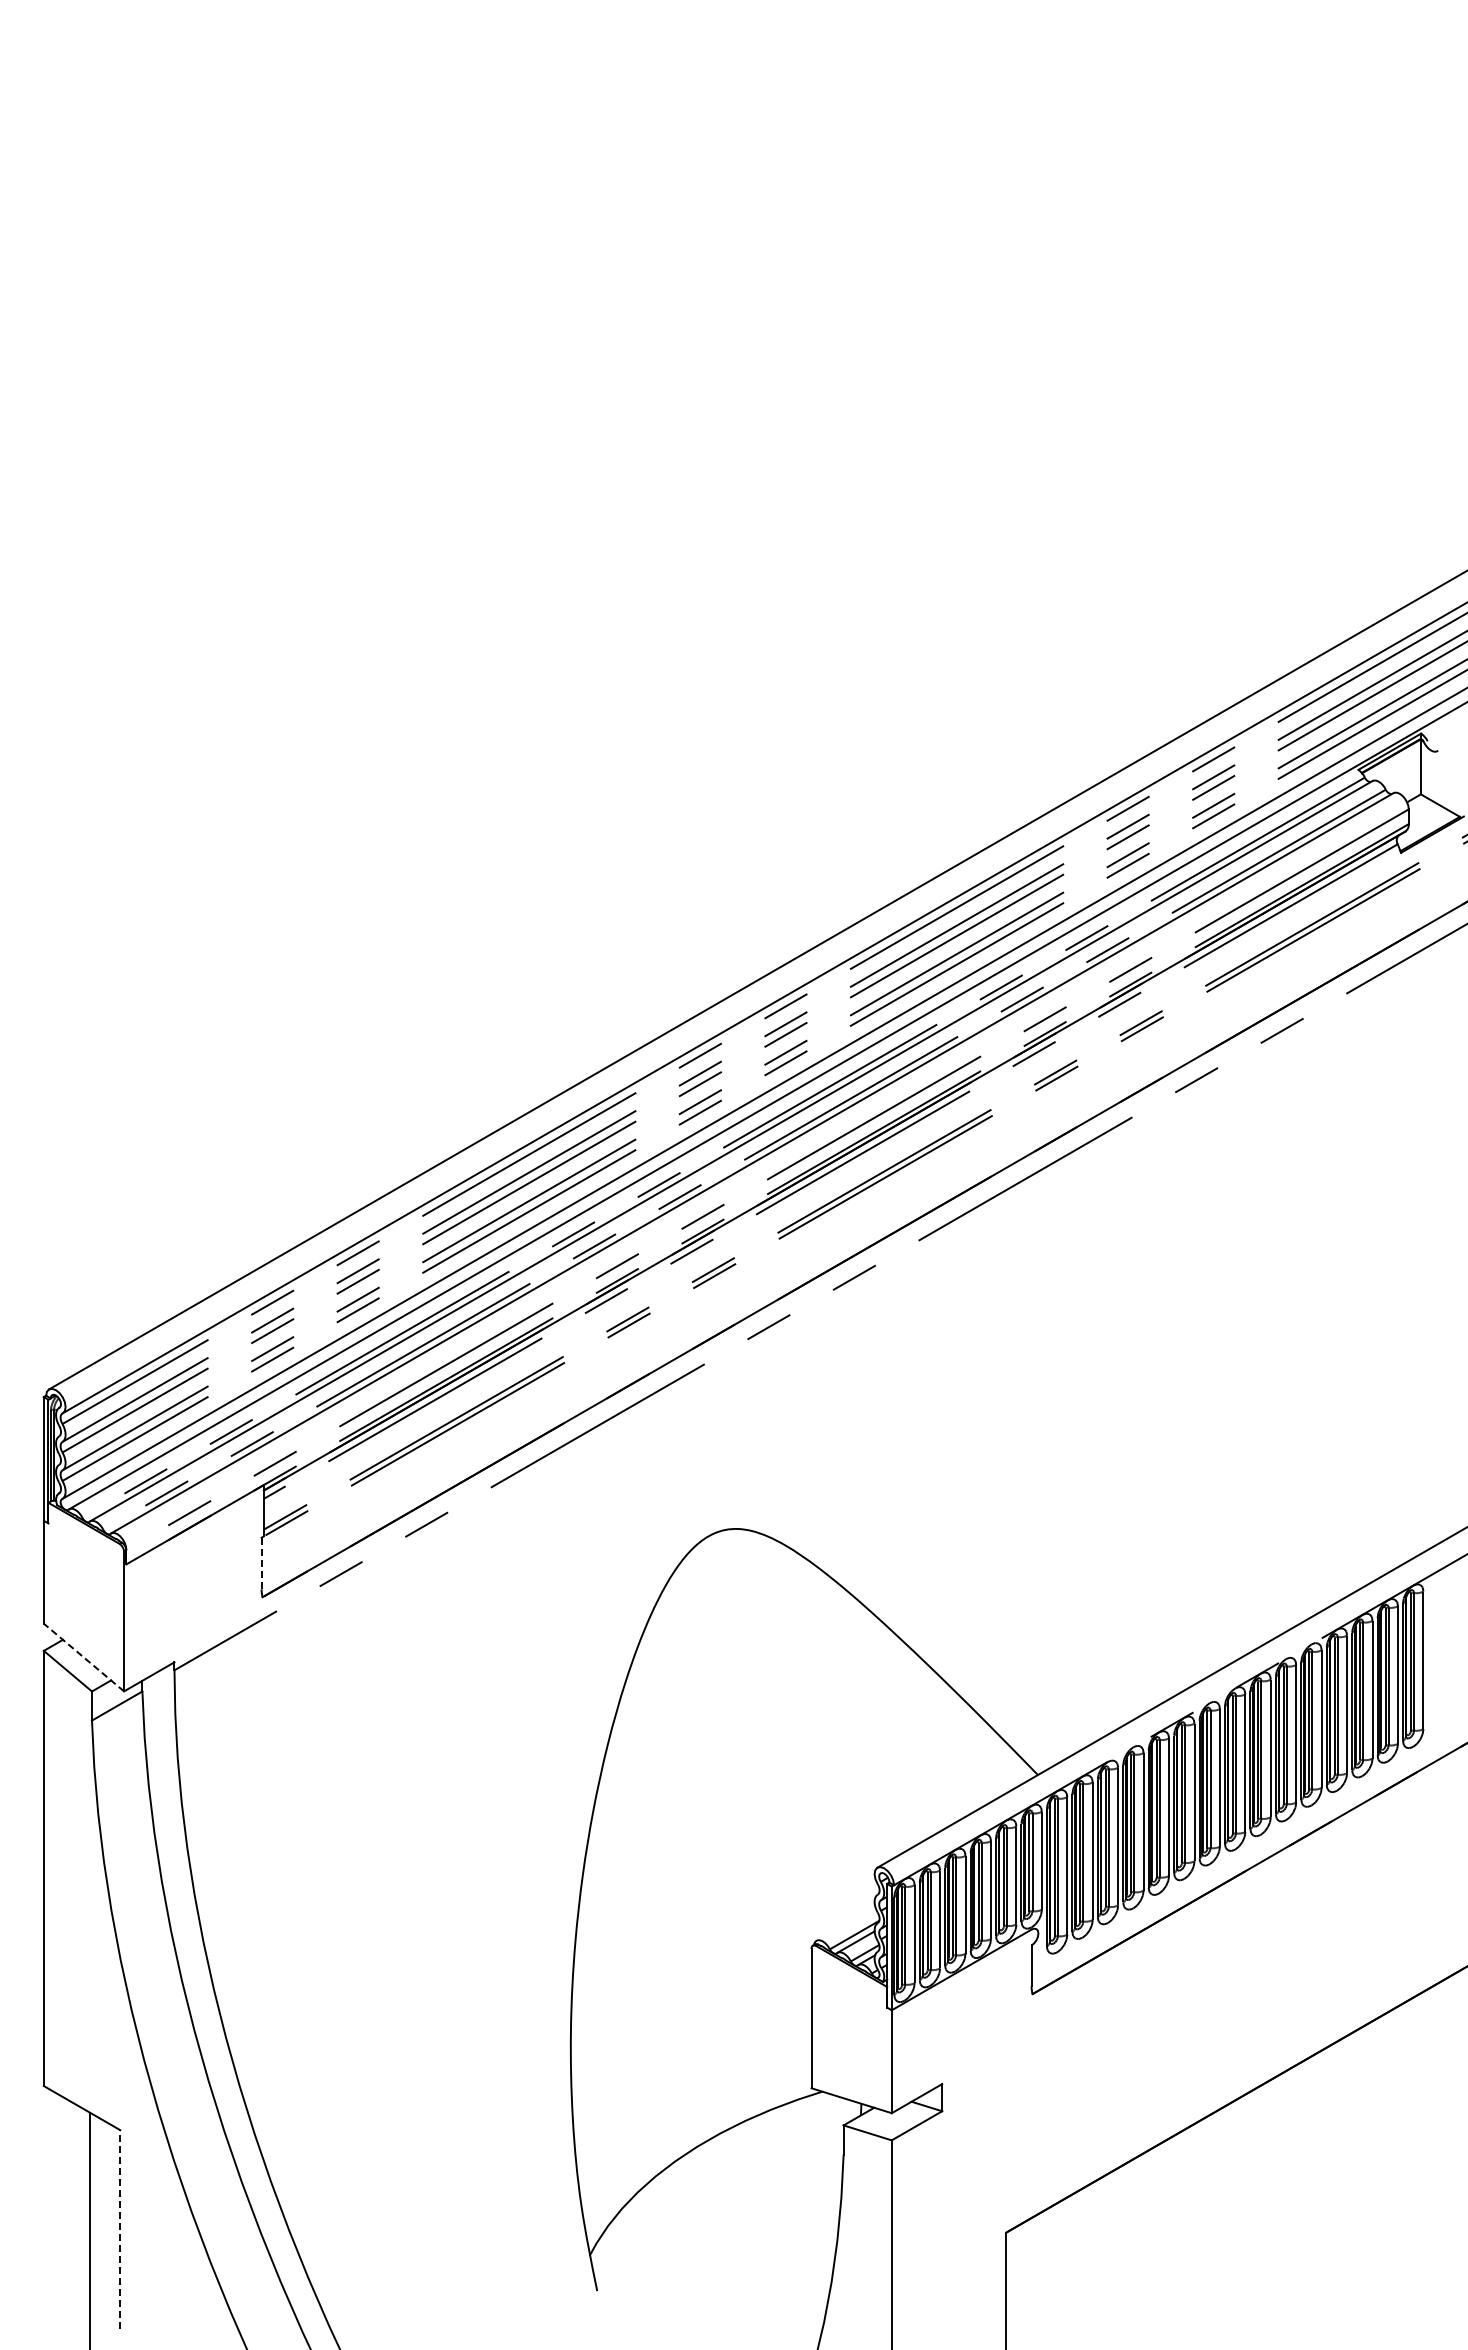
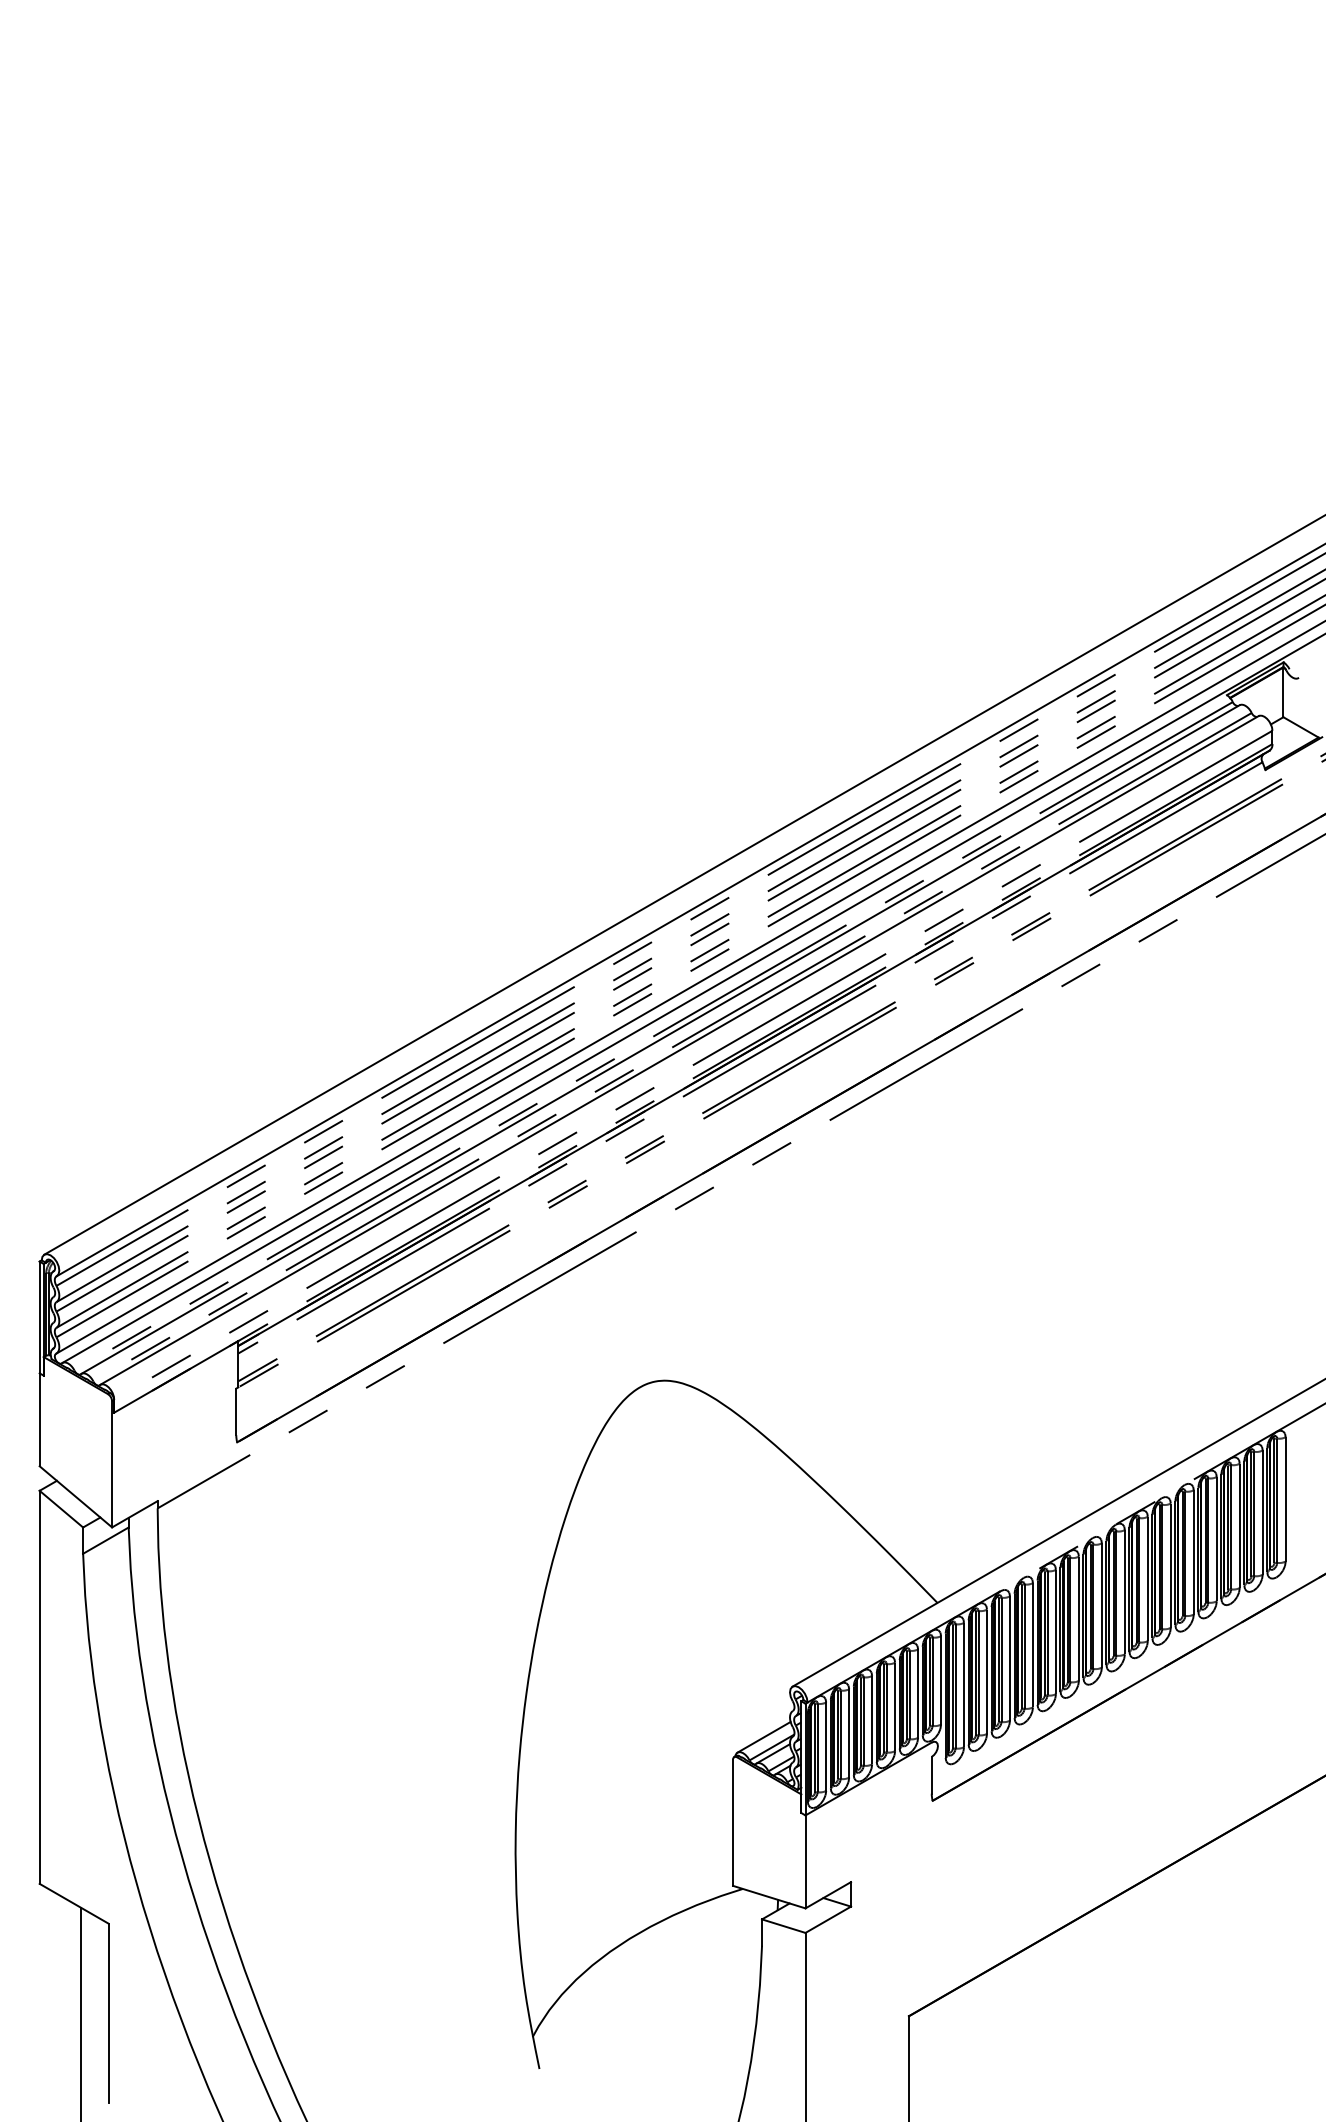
line: (261, 1563) -> (236, 1411), dashed -> solid
line: (83, 1657) -> (75, 1496), dashed -> solid
line: (845, 1923) -> (763, 1737), added
line: (120, 2229) -> (108, 2013), dashed -> solid

